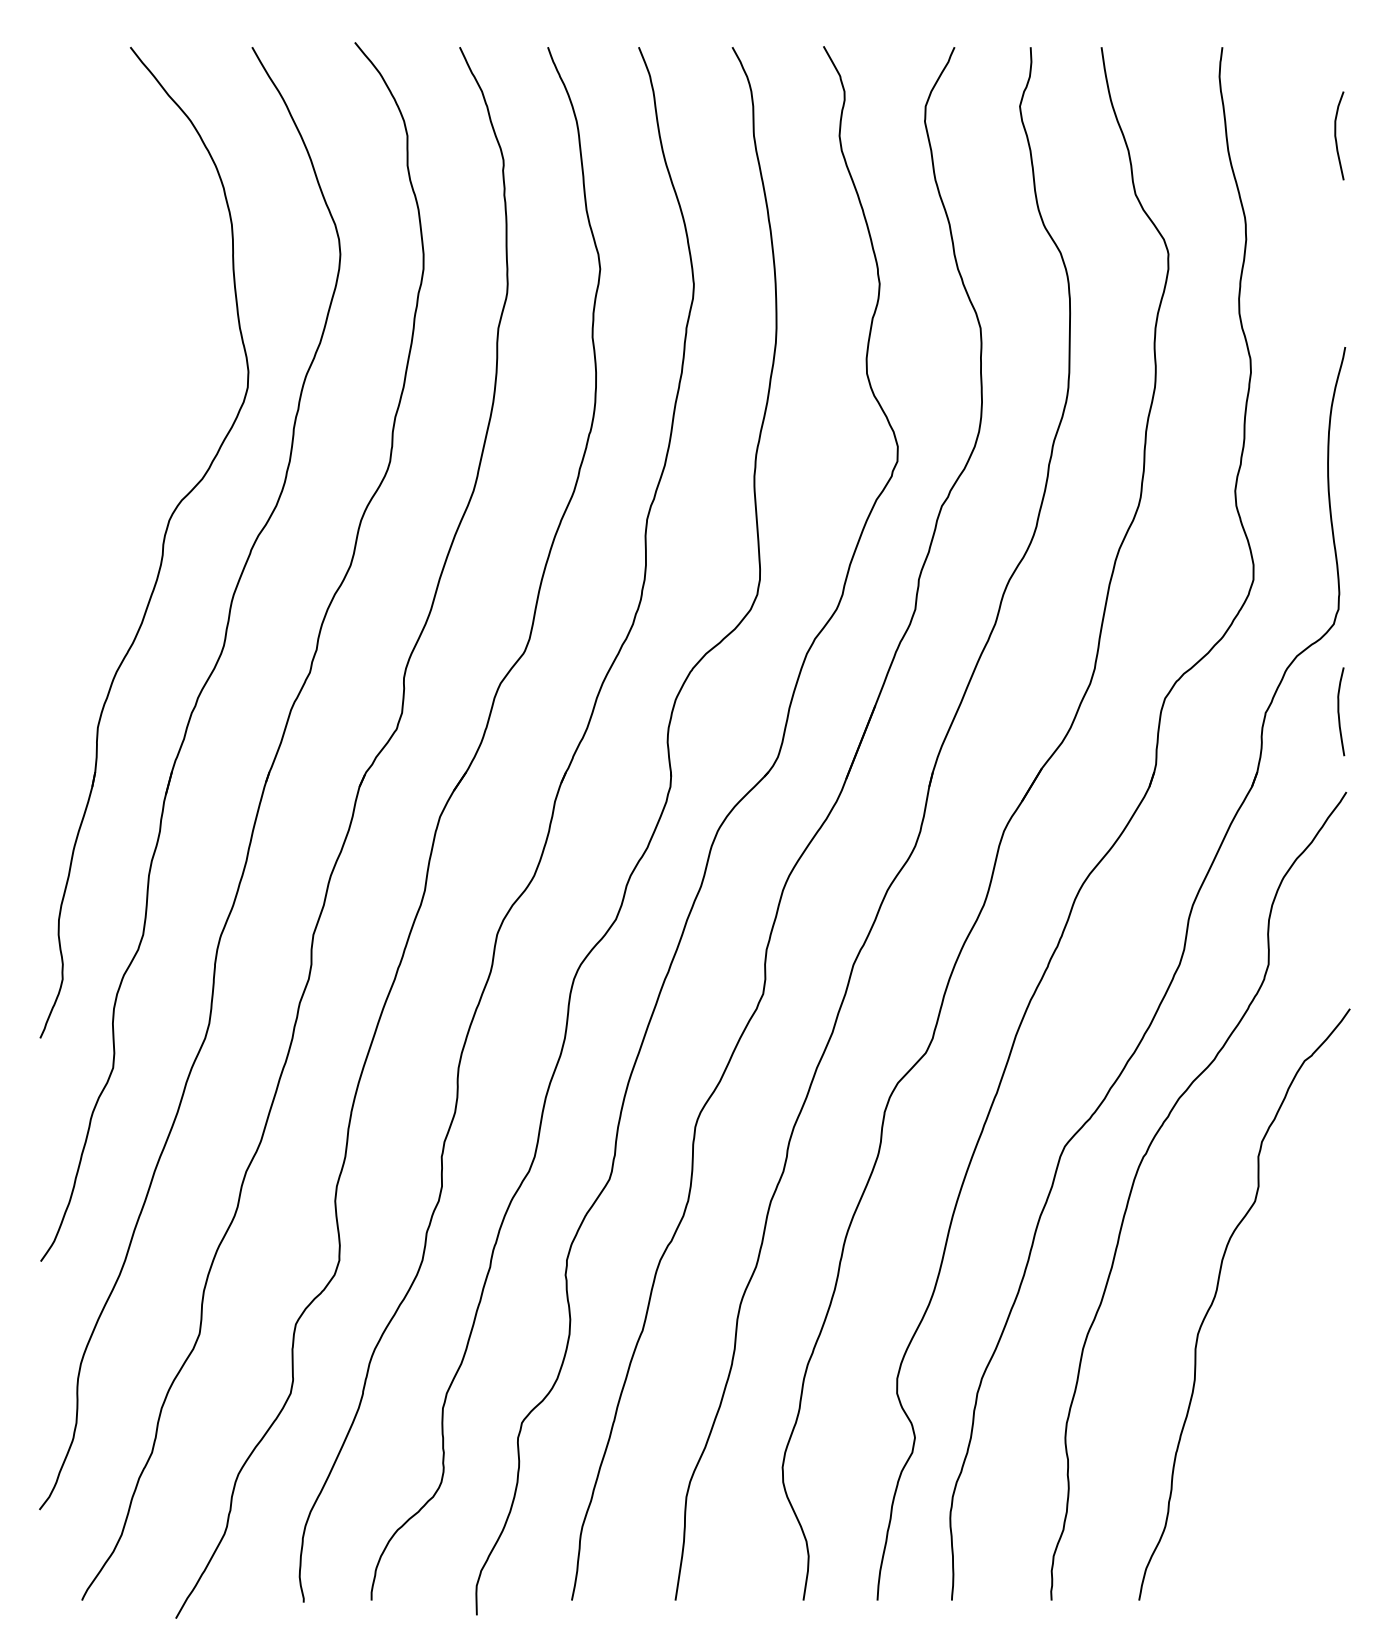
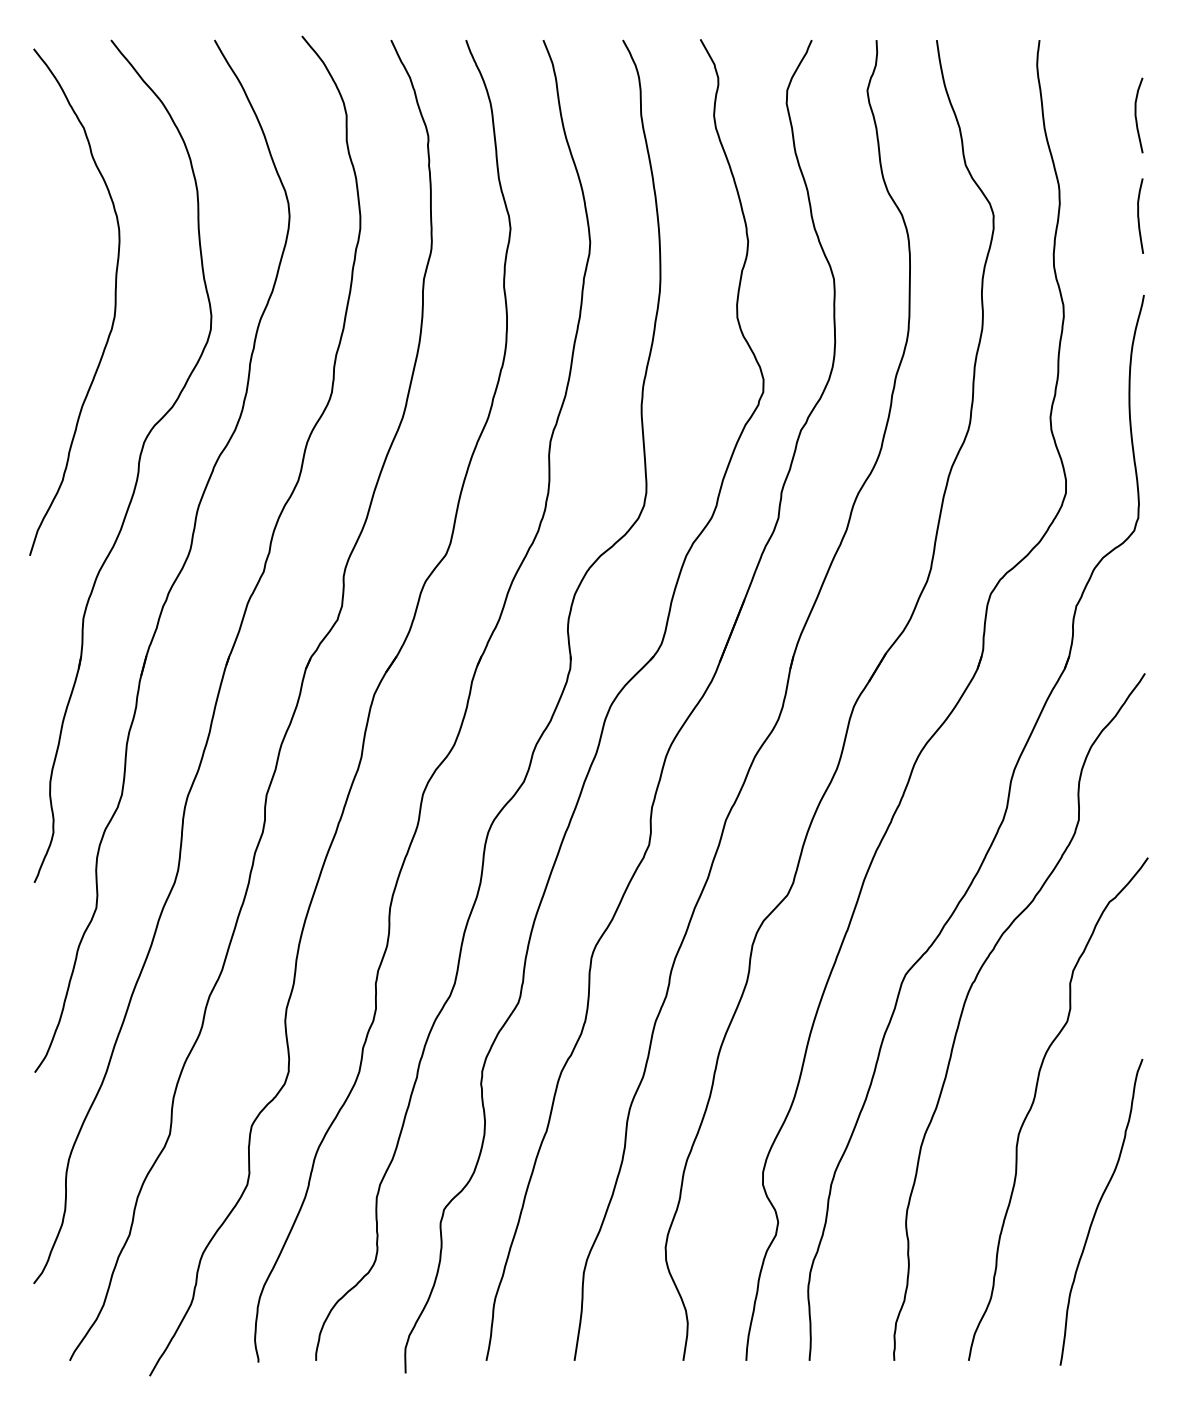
curve: (134, 354) -> (114, 301), added
curve: (1339, 711) -> (1139, 215), moved
curve: (1290, 1423) -> (1097, 1210), added

